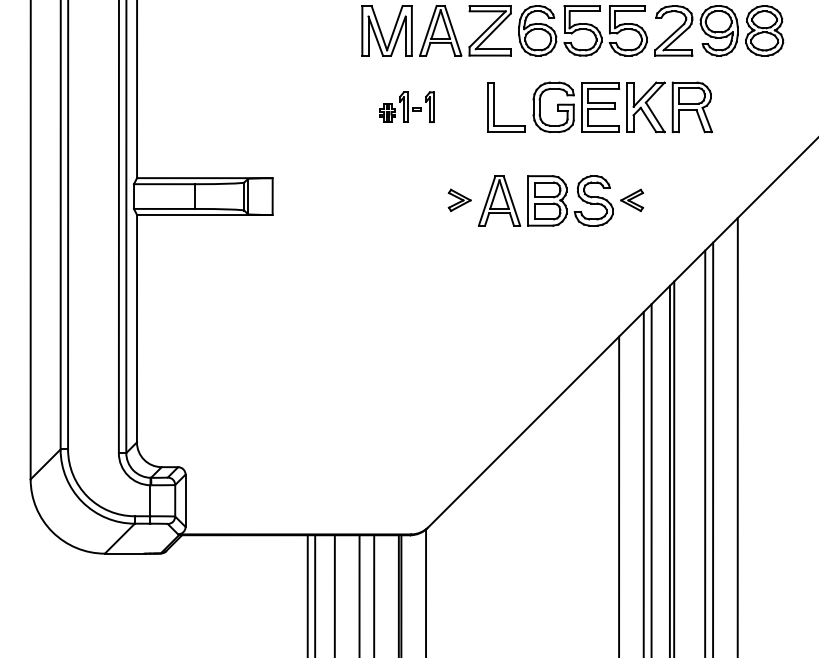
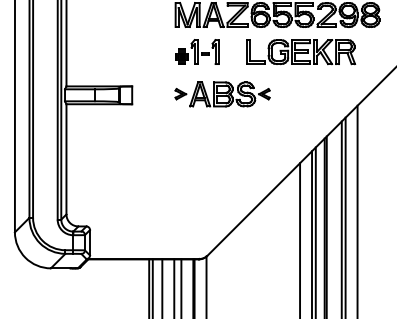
part: (407, 106) -> (197, 51), size x1.67
part: (601, 108) -> (301, 52), moved
part: (545, 201) -> (222, 94), moved

